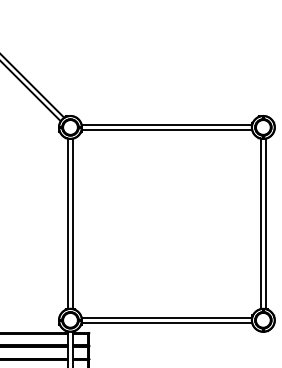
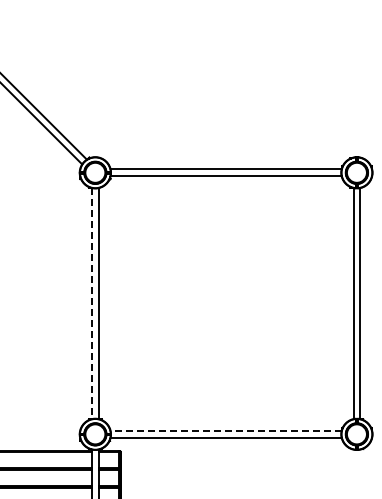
line: (68, 224) -> (92, 304), solid -> dashed
line: (166, 318) -> (225, 431), solid -> dashed

